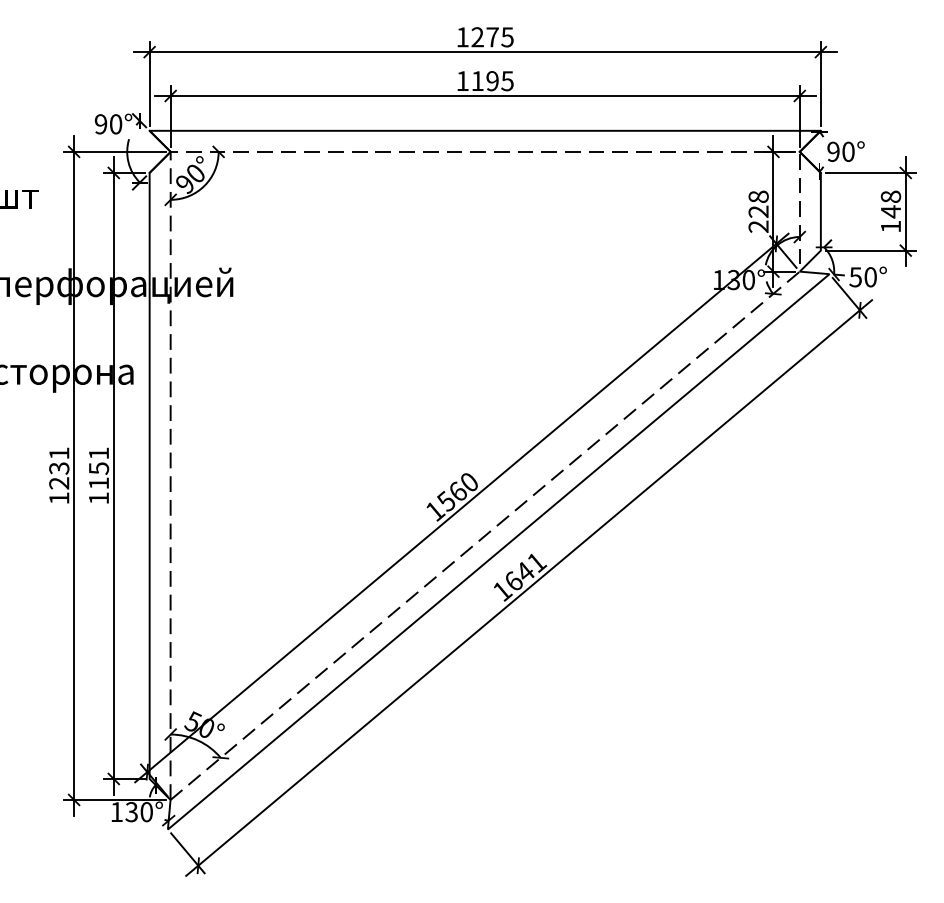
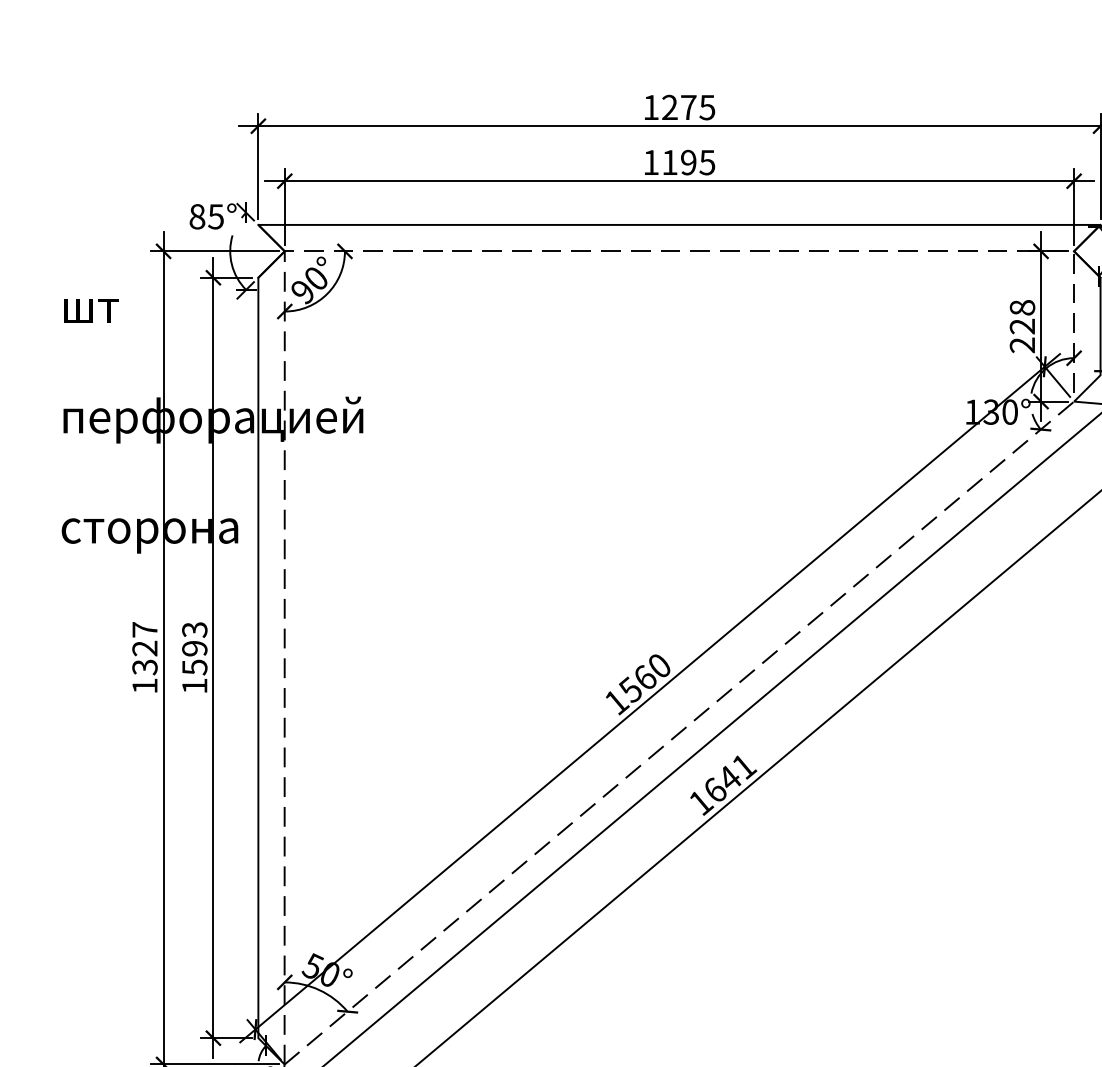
text: (108, 124) -> (206, 217), 90° -> 85°
text: (59, 468) -> (145, 648), 1231 -> 1327
text: (98, 468) -> (194, 648), 1151 -> 1593

